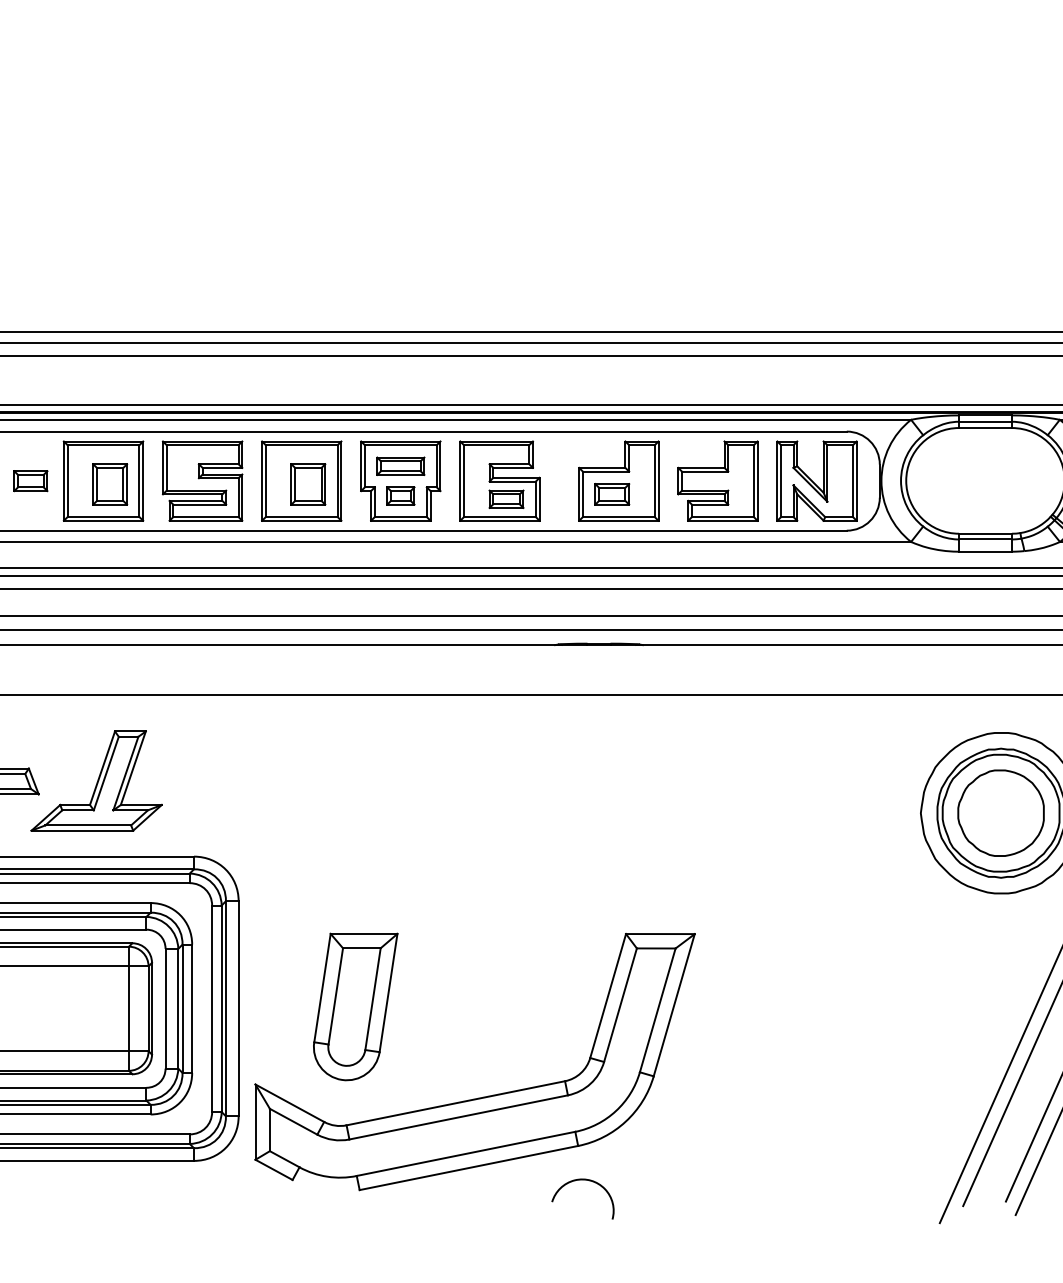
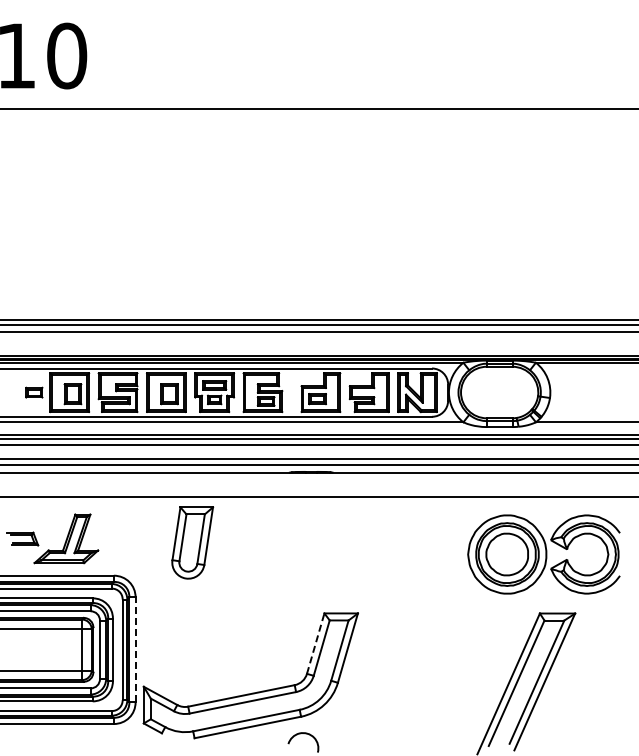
line: (607, 995) -> (315, 643), solid -> dashed
part: (355, 1005) -> (192, 542), moved
line: (238, 1008) -> (135, 649), solid -> dashed

